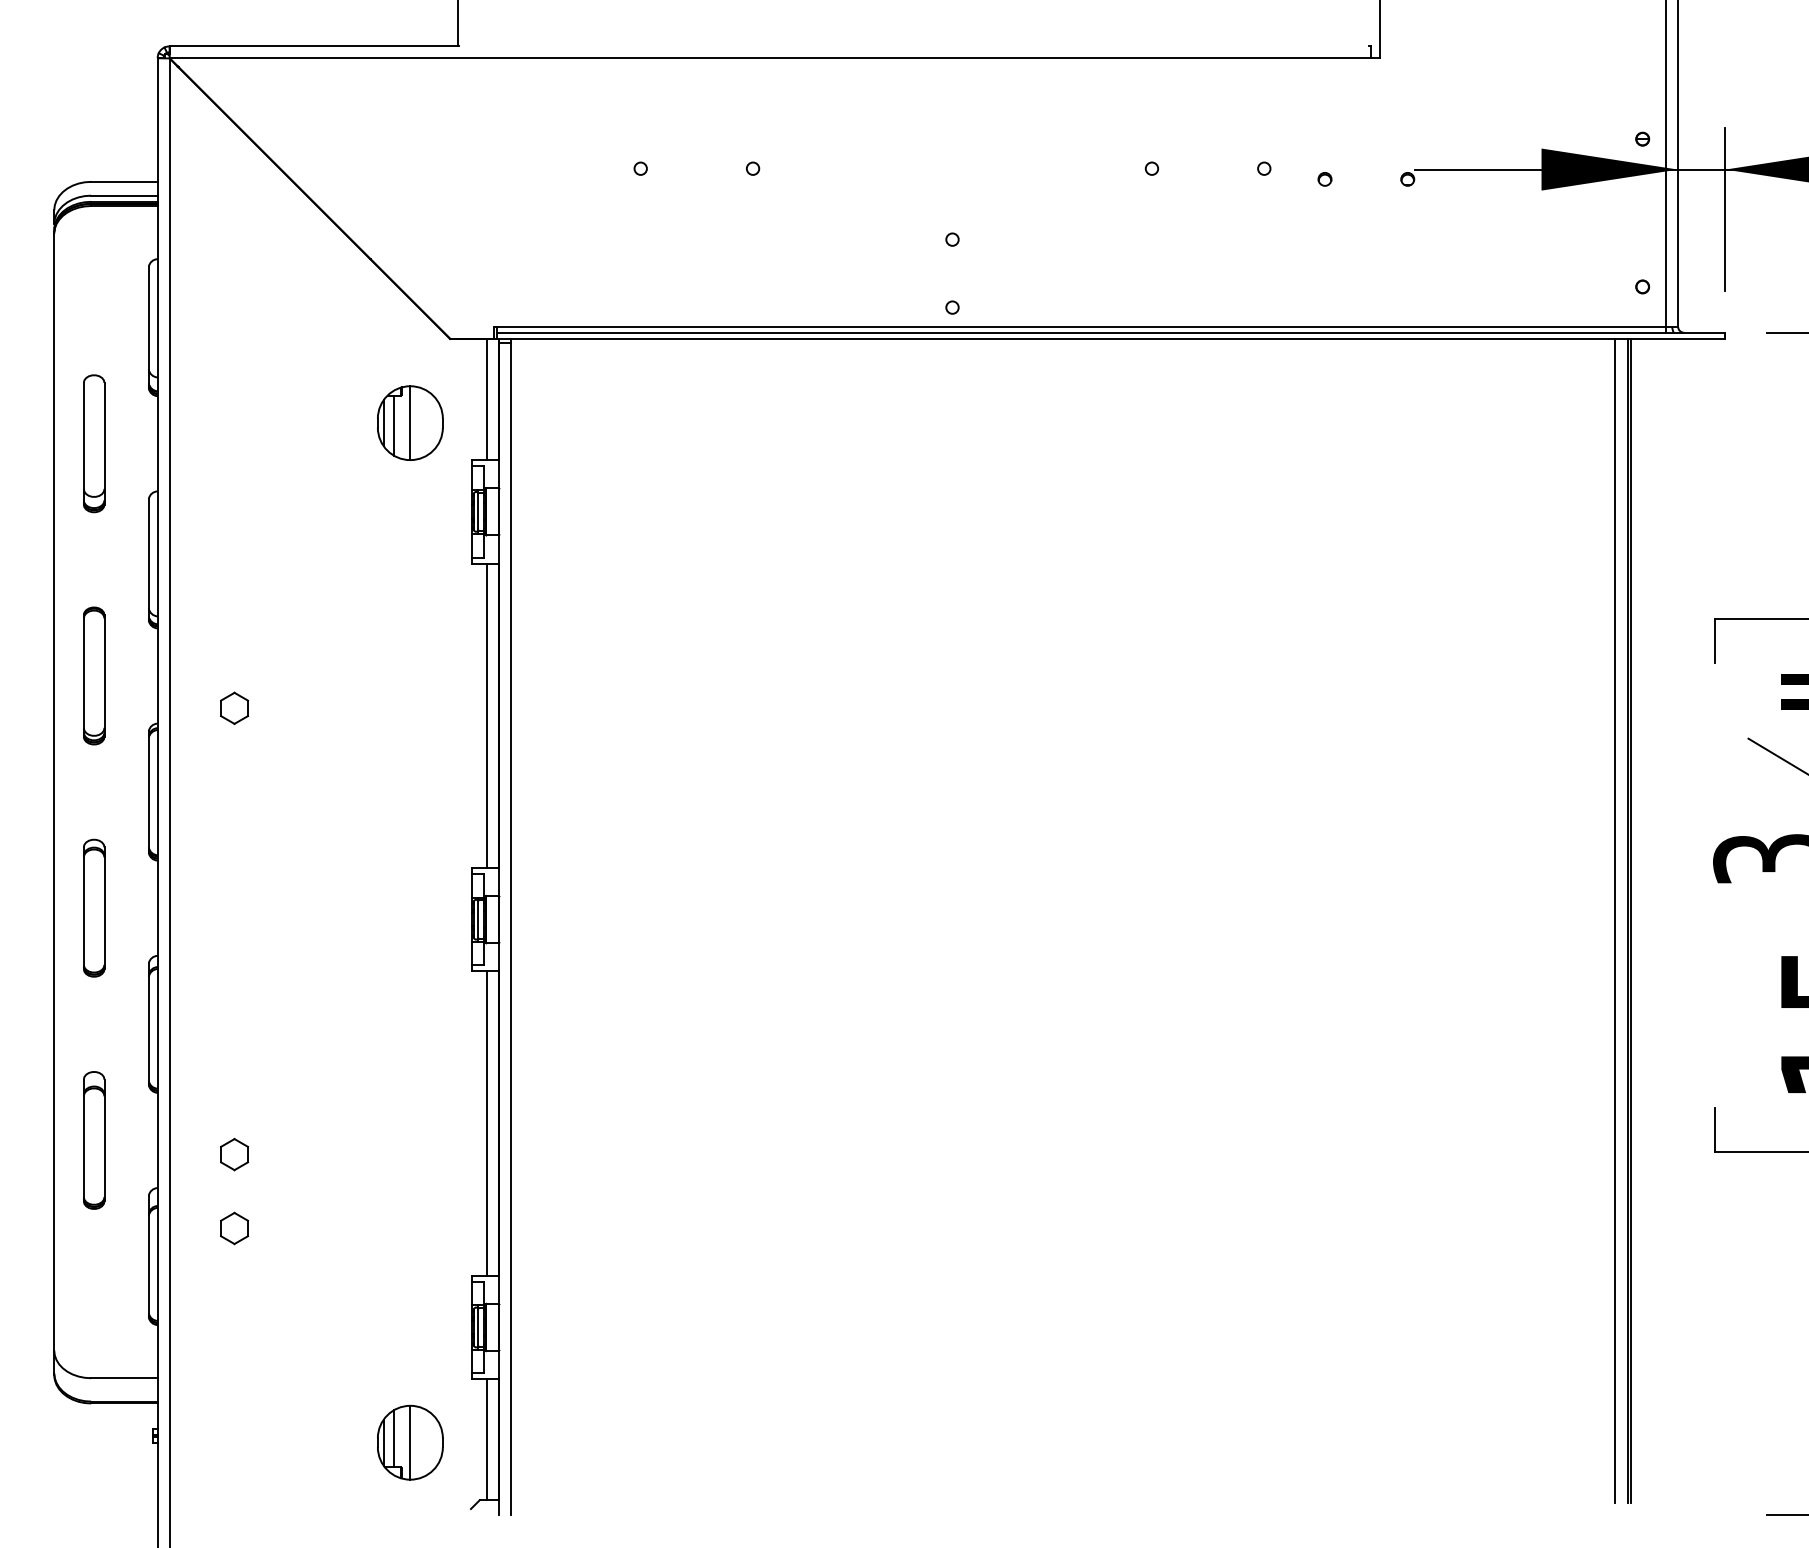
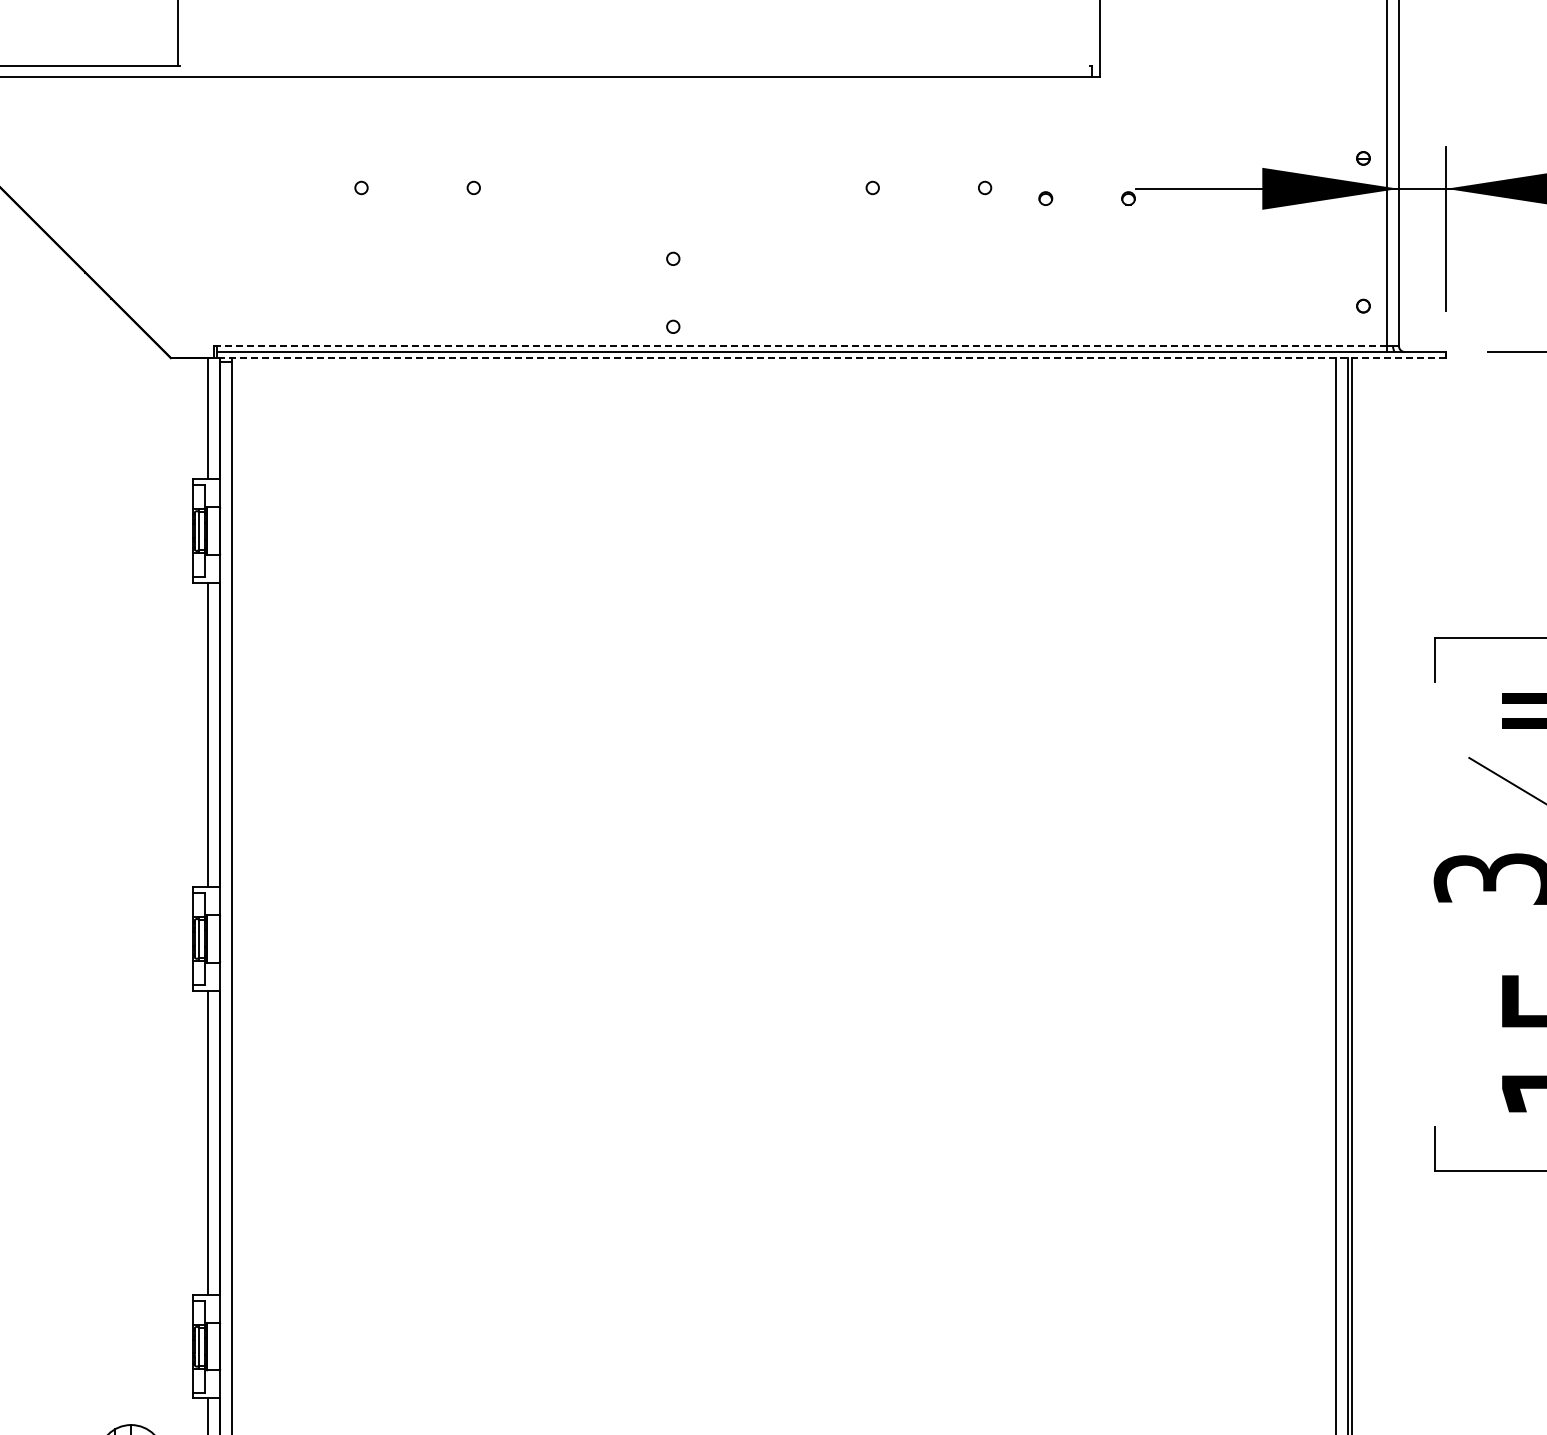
line: (1081, 326) -> (802, 345), solid -> dashed
line: (1110, 338) -> (831, 357), solid -> dashed
part: (410, 422) -> (131, 441), removed

